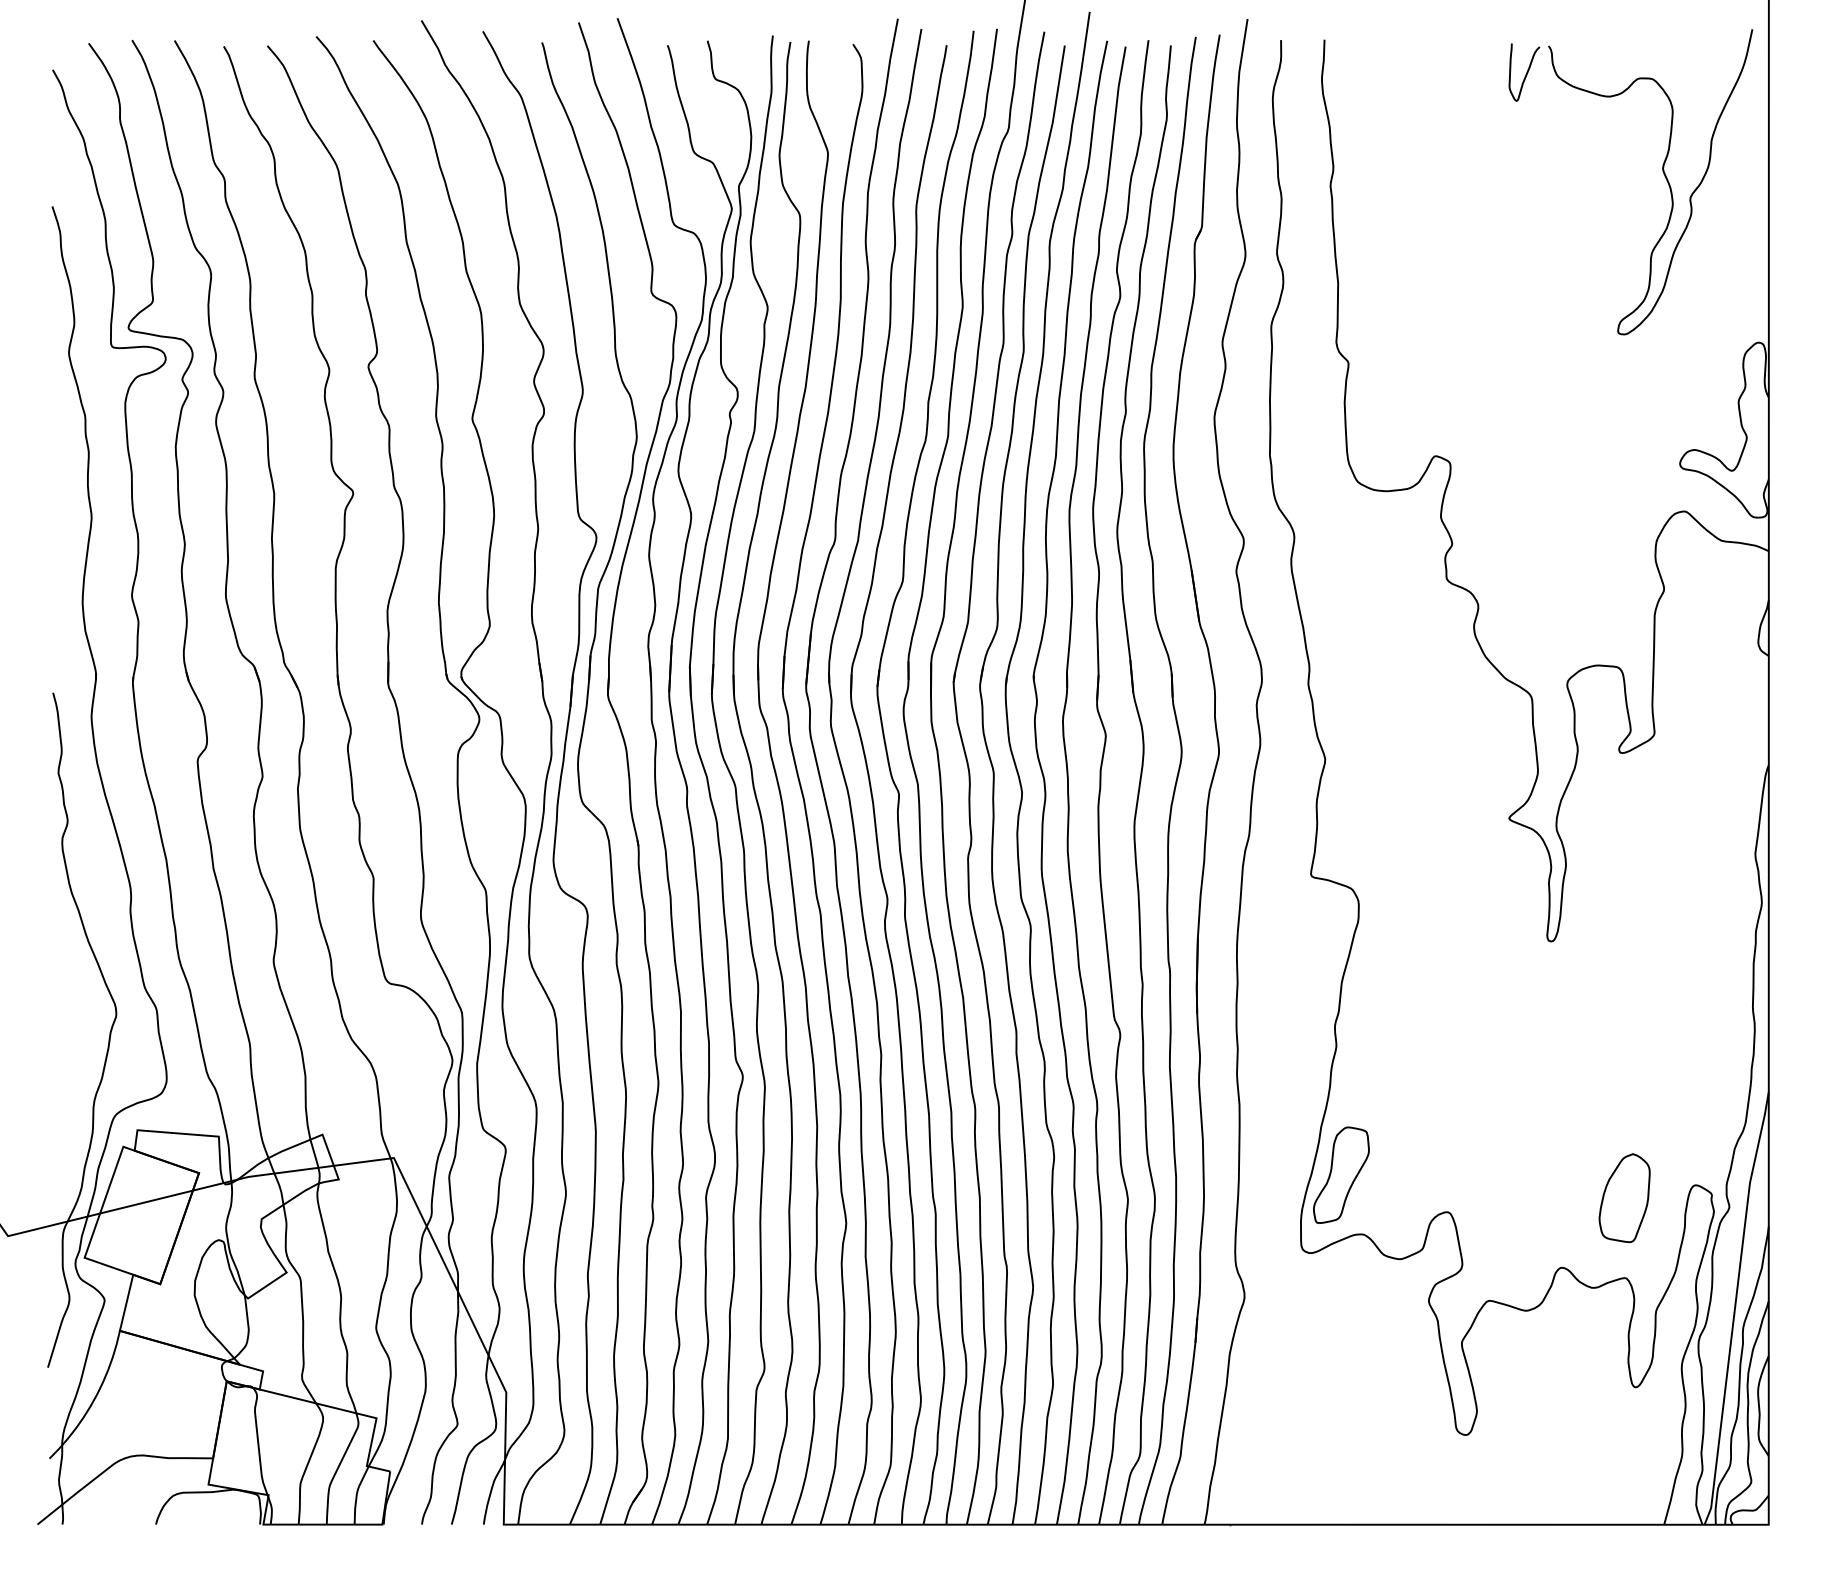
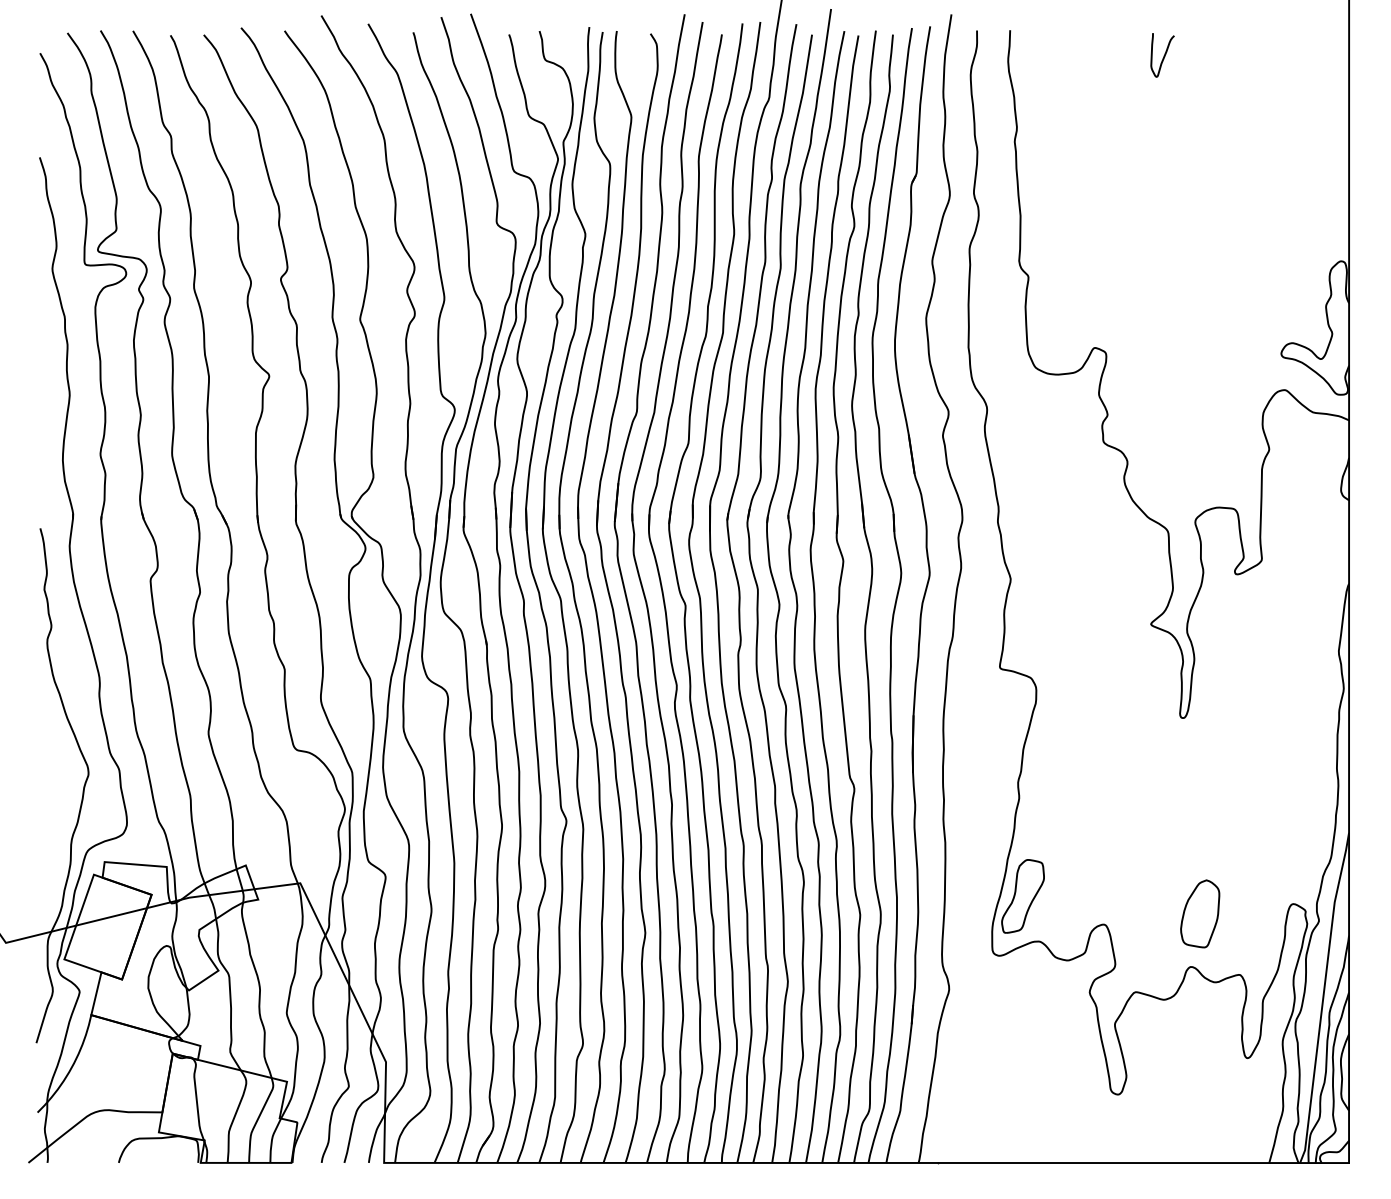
curve: (1664, 176) -> (1269, 134), removed
part: (1624, 1198) -> (1200, 914), moved

